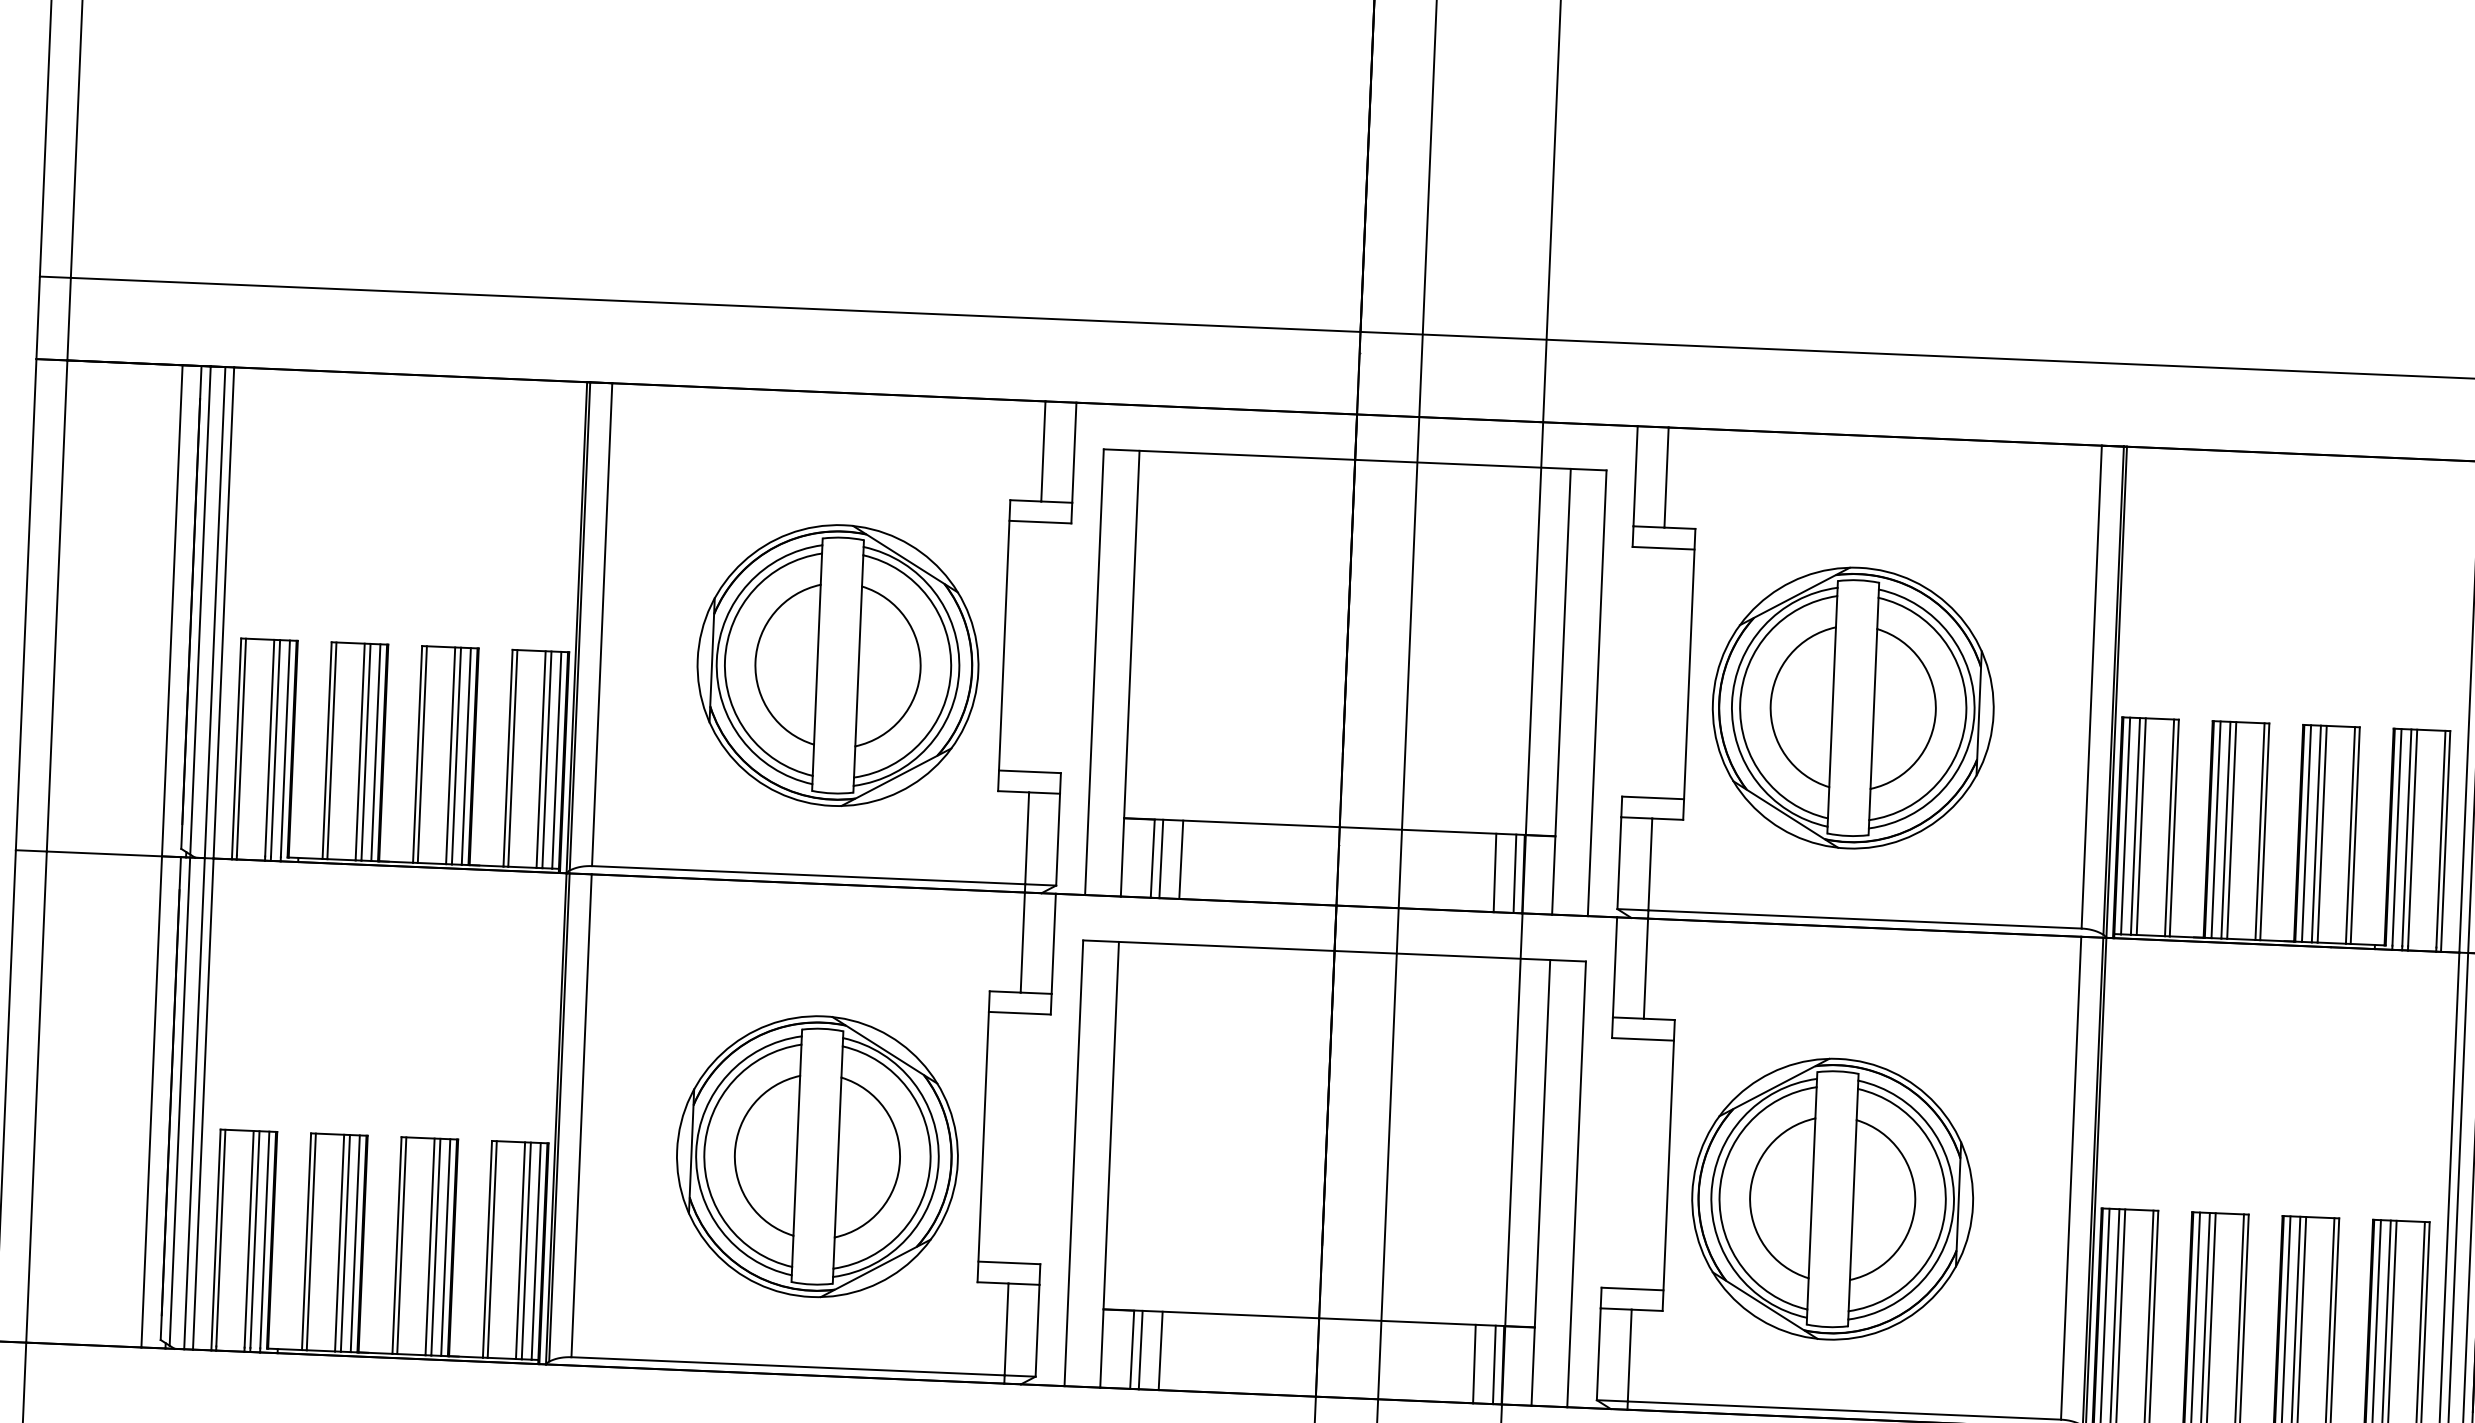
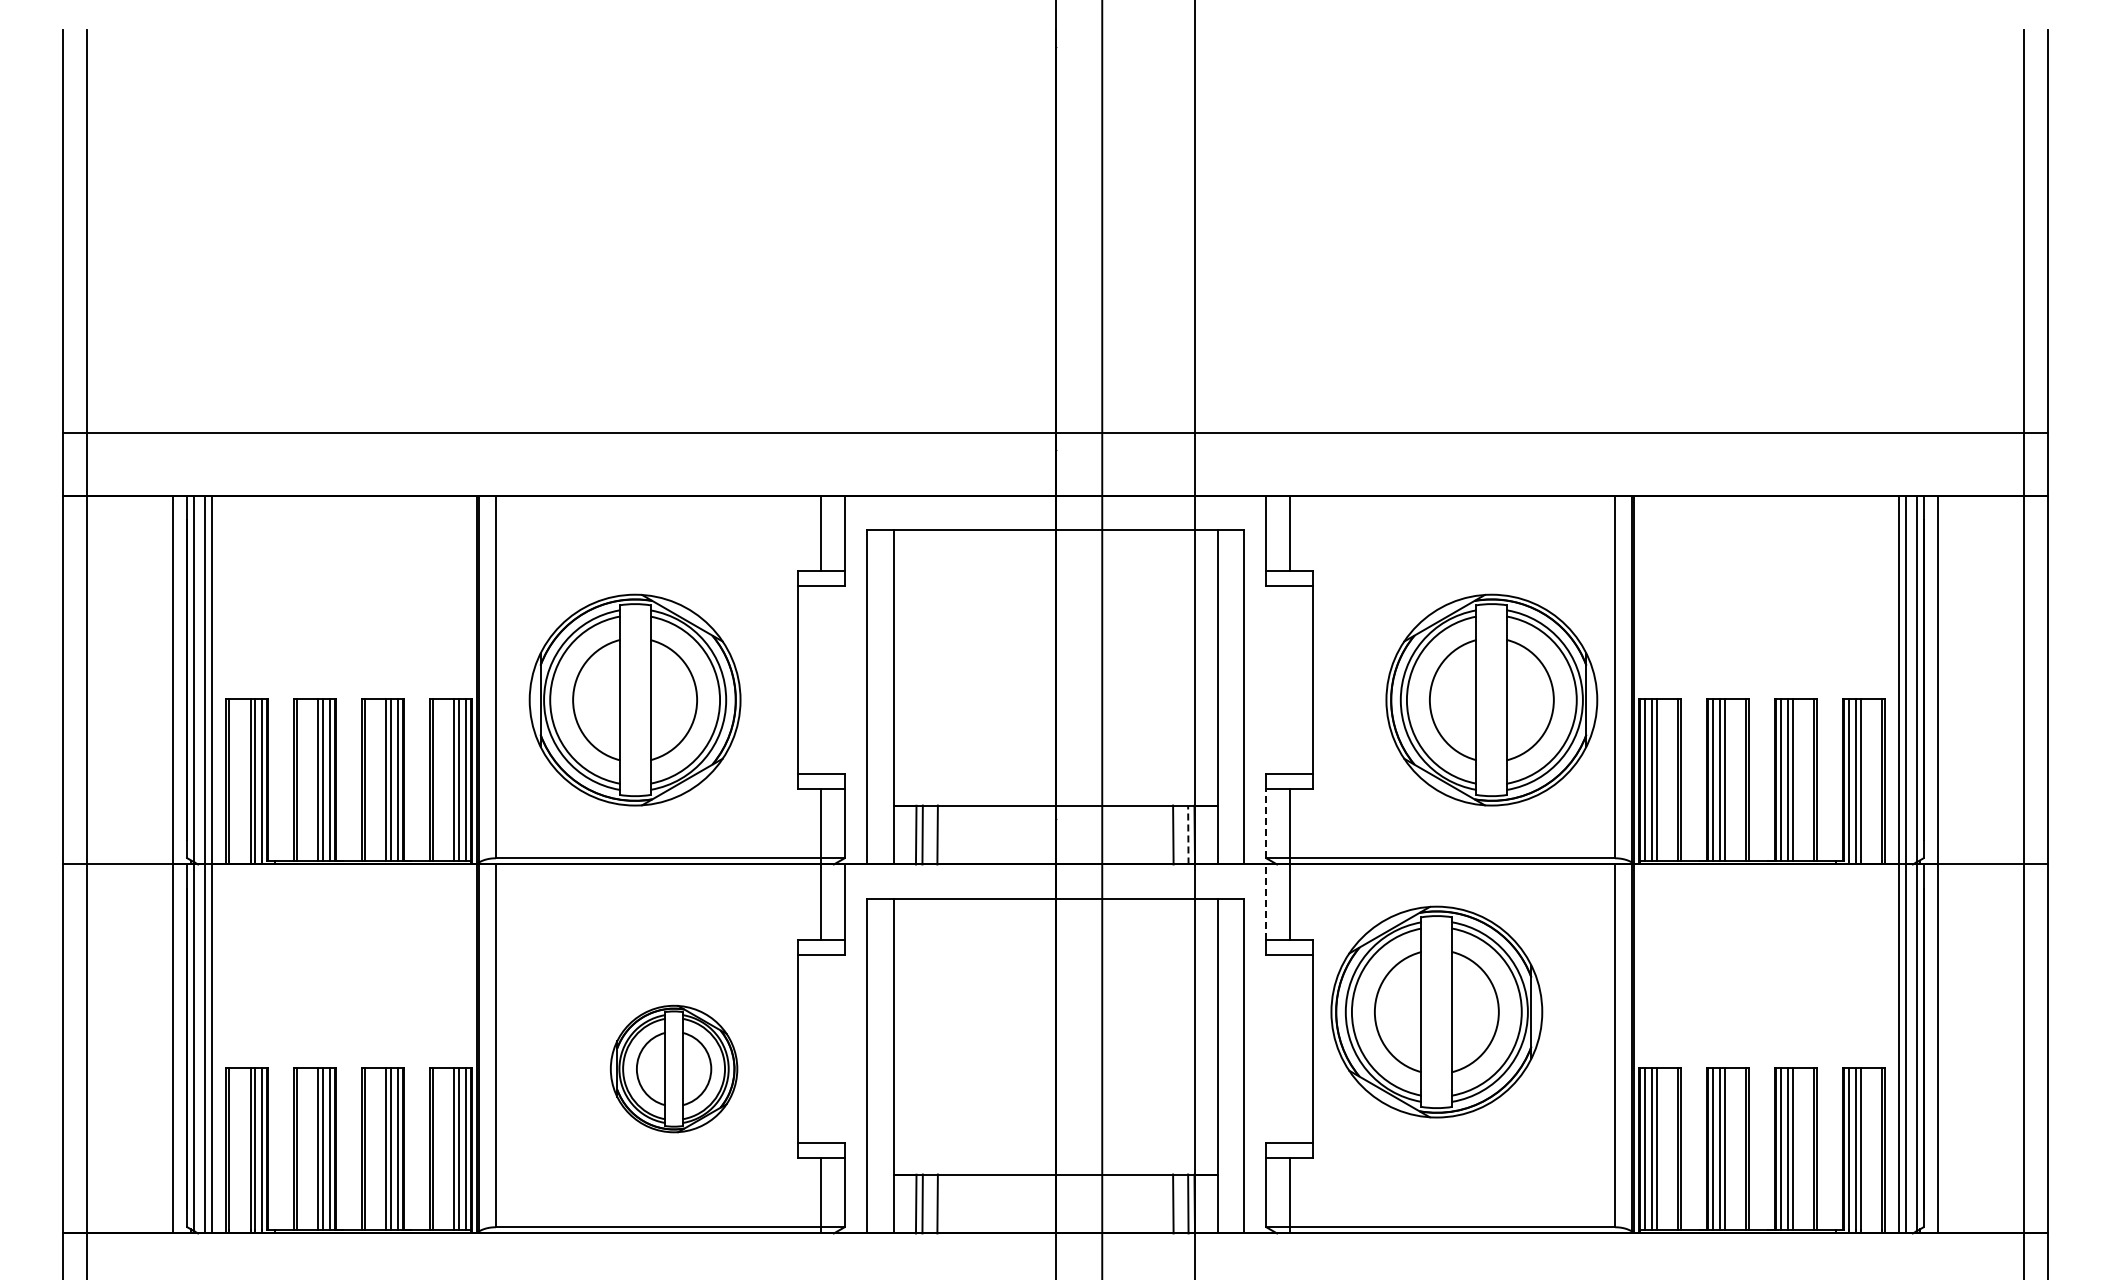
part: (837, 664) -> (634, 699), moved
part: (1852, 707) -> (1491, 699), moved
line: (1619, 862) -> (1266, 823), solid -> dashed
line: (1515, 873) -> (1188, 834), solid -> dashed
line: (1615, 967) -> (1266, 902), solid -> dashed
part: (816, 1155) -> (673, 1068), size x0.6
part: (1832, 1198) -> (1436, 1011), moved

